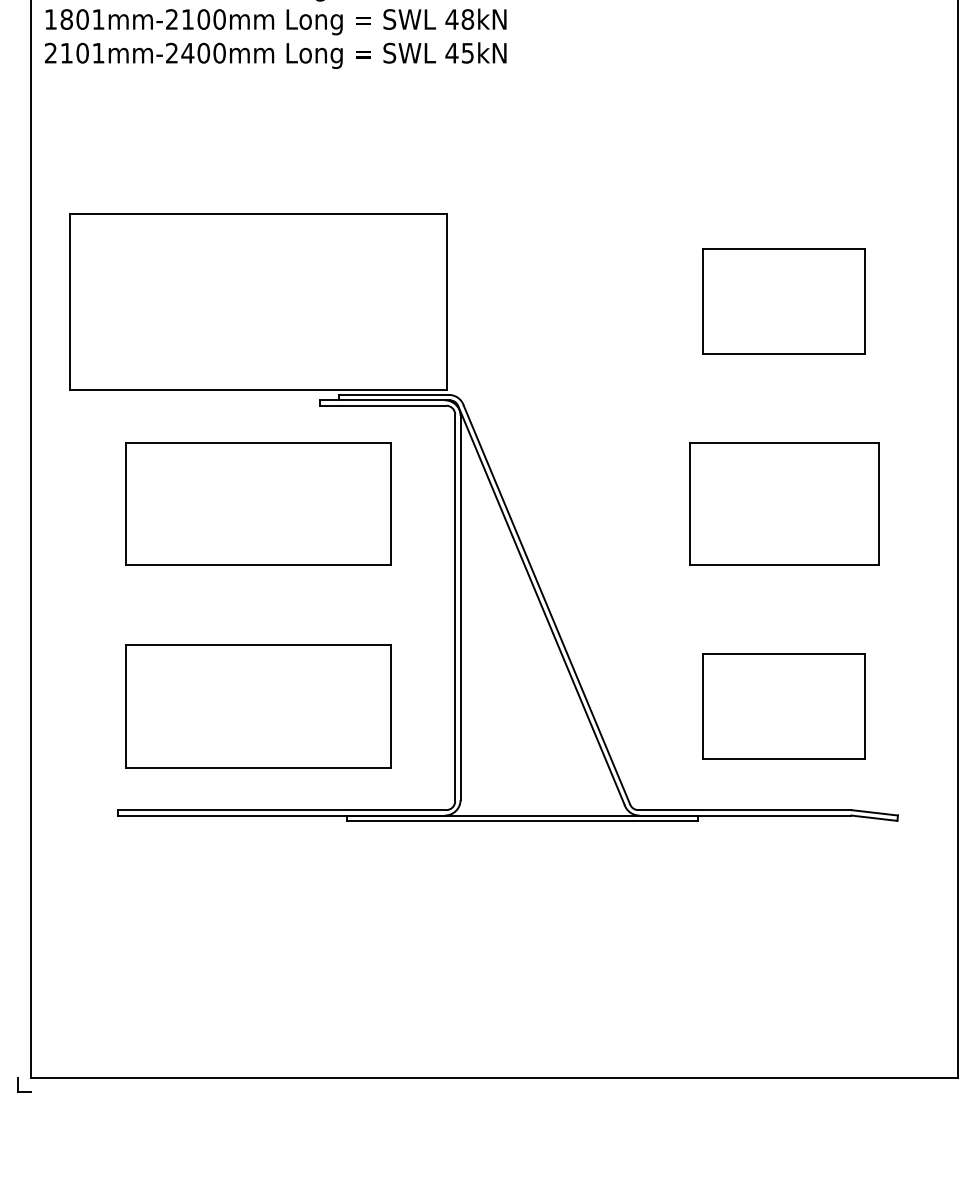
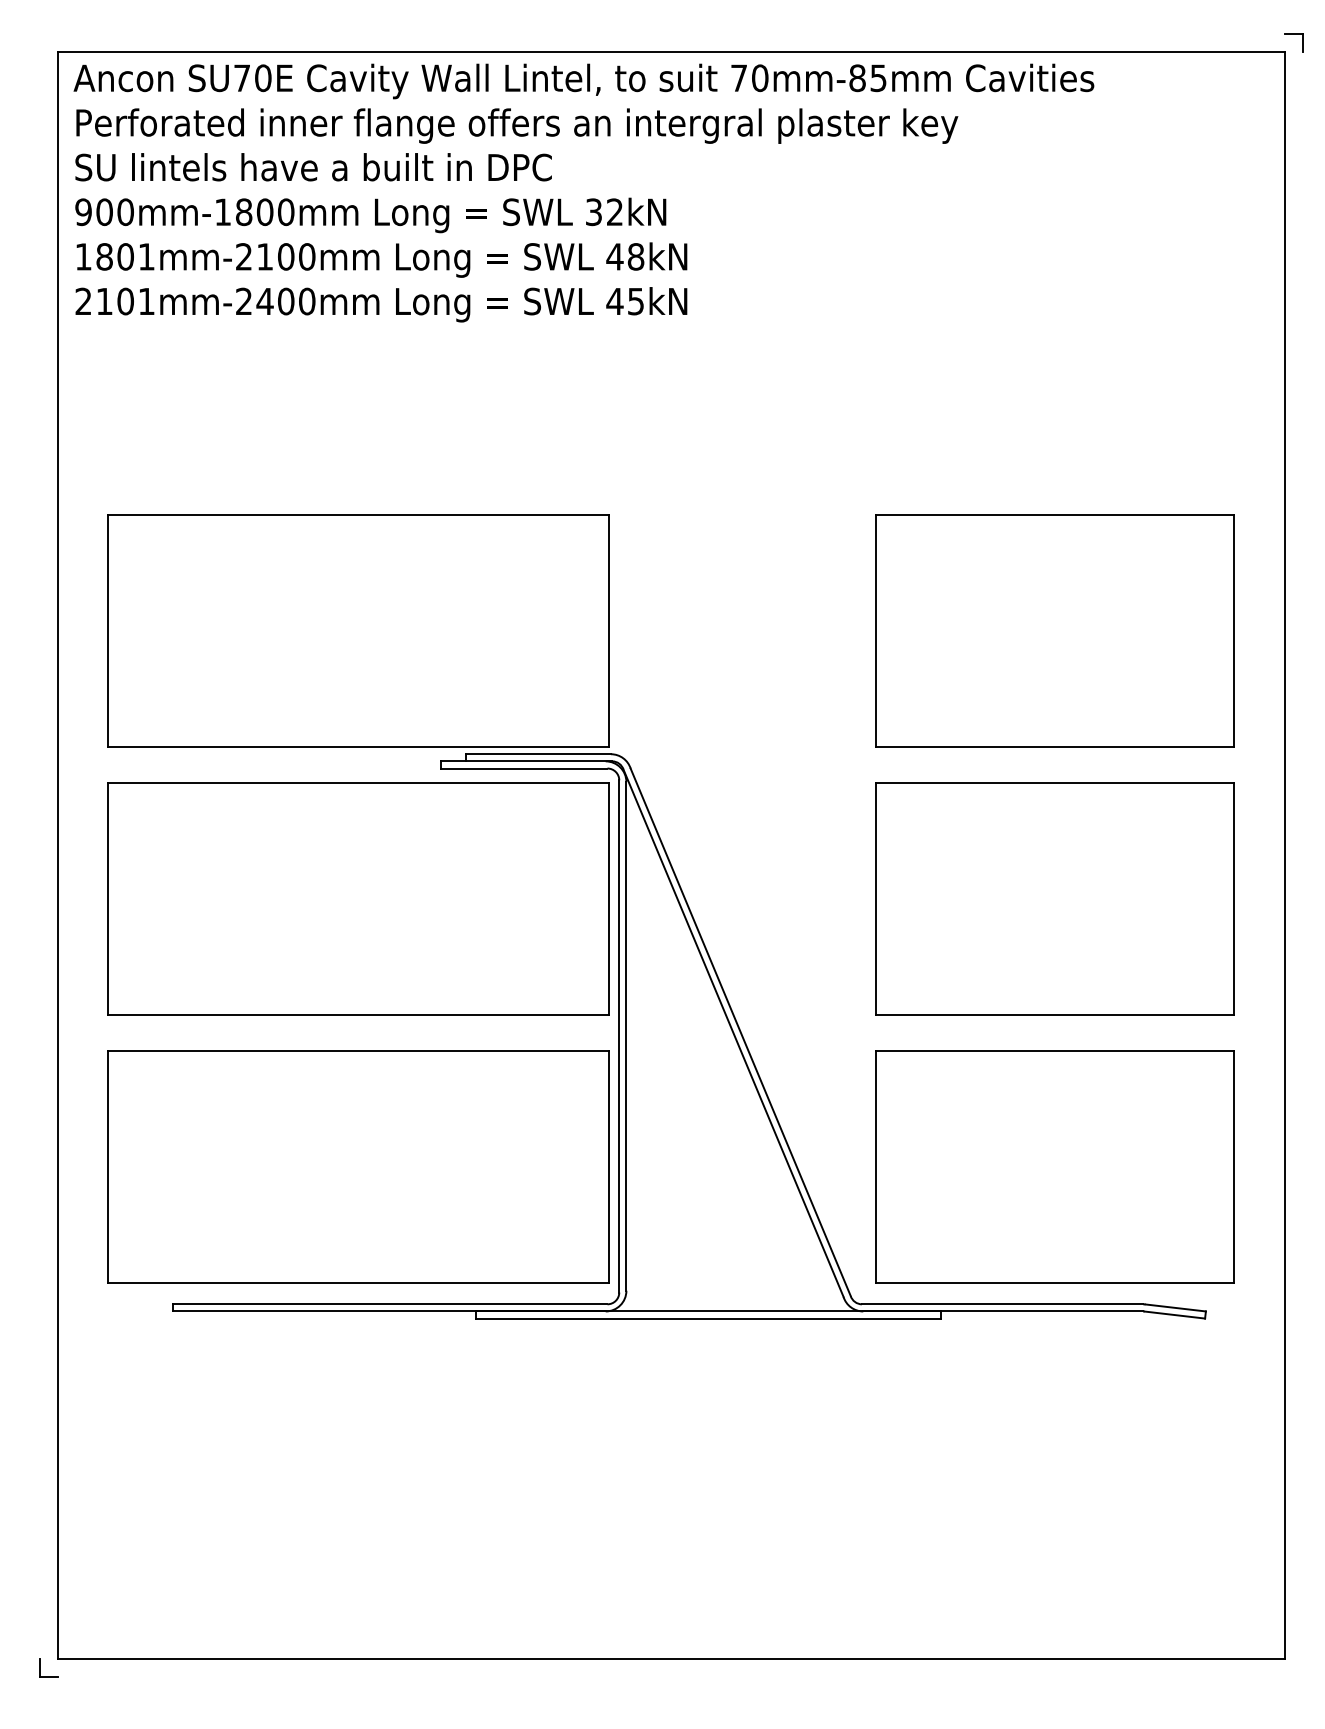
part: (783, 301) -> (1054, 630), size x1.67
part: (258, 503) -> (358, 898), size x1.43
part: (783, 503) -> (1054, 898), size x1.43
part: (258, 706) -> (358, 1166), size x1.43
part: (783, 706) -> (1054, 1166), size x1.67

